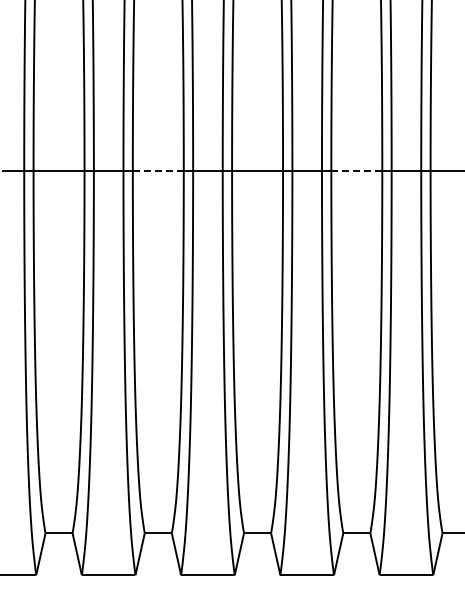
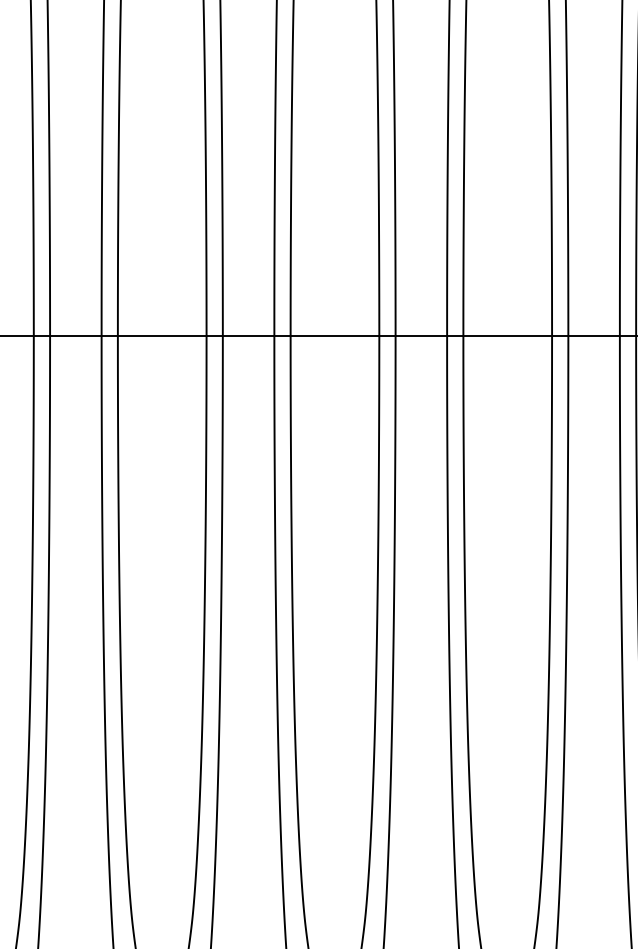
line: (157, 170) -> (160, 335), dashed -> solid
line: (356, 170) -> (507, 335), dashed -> solid

